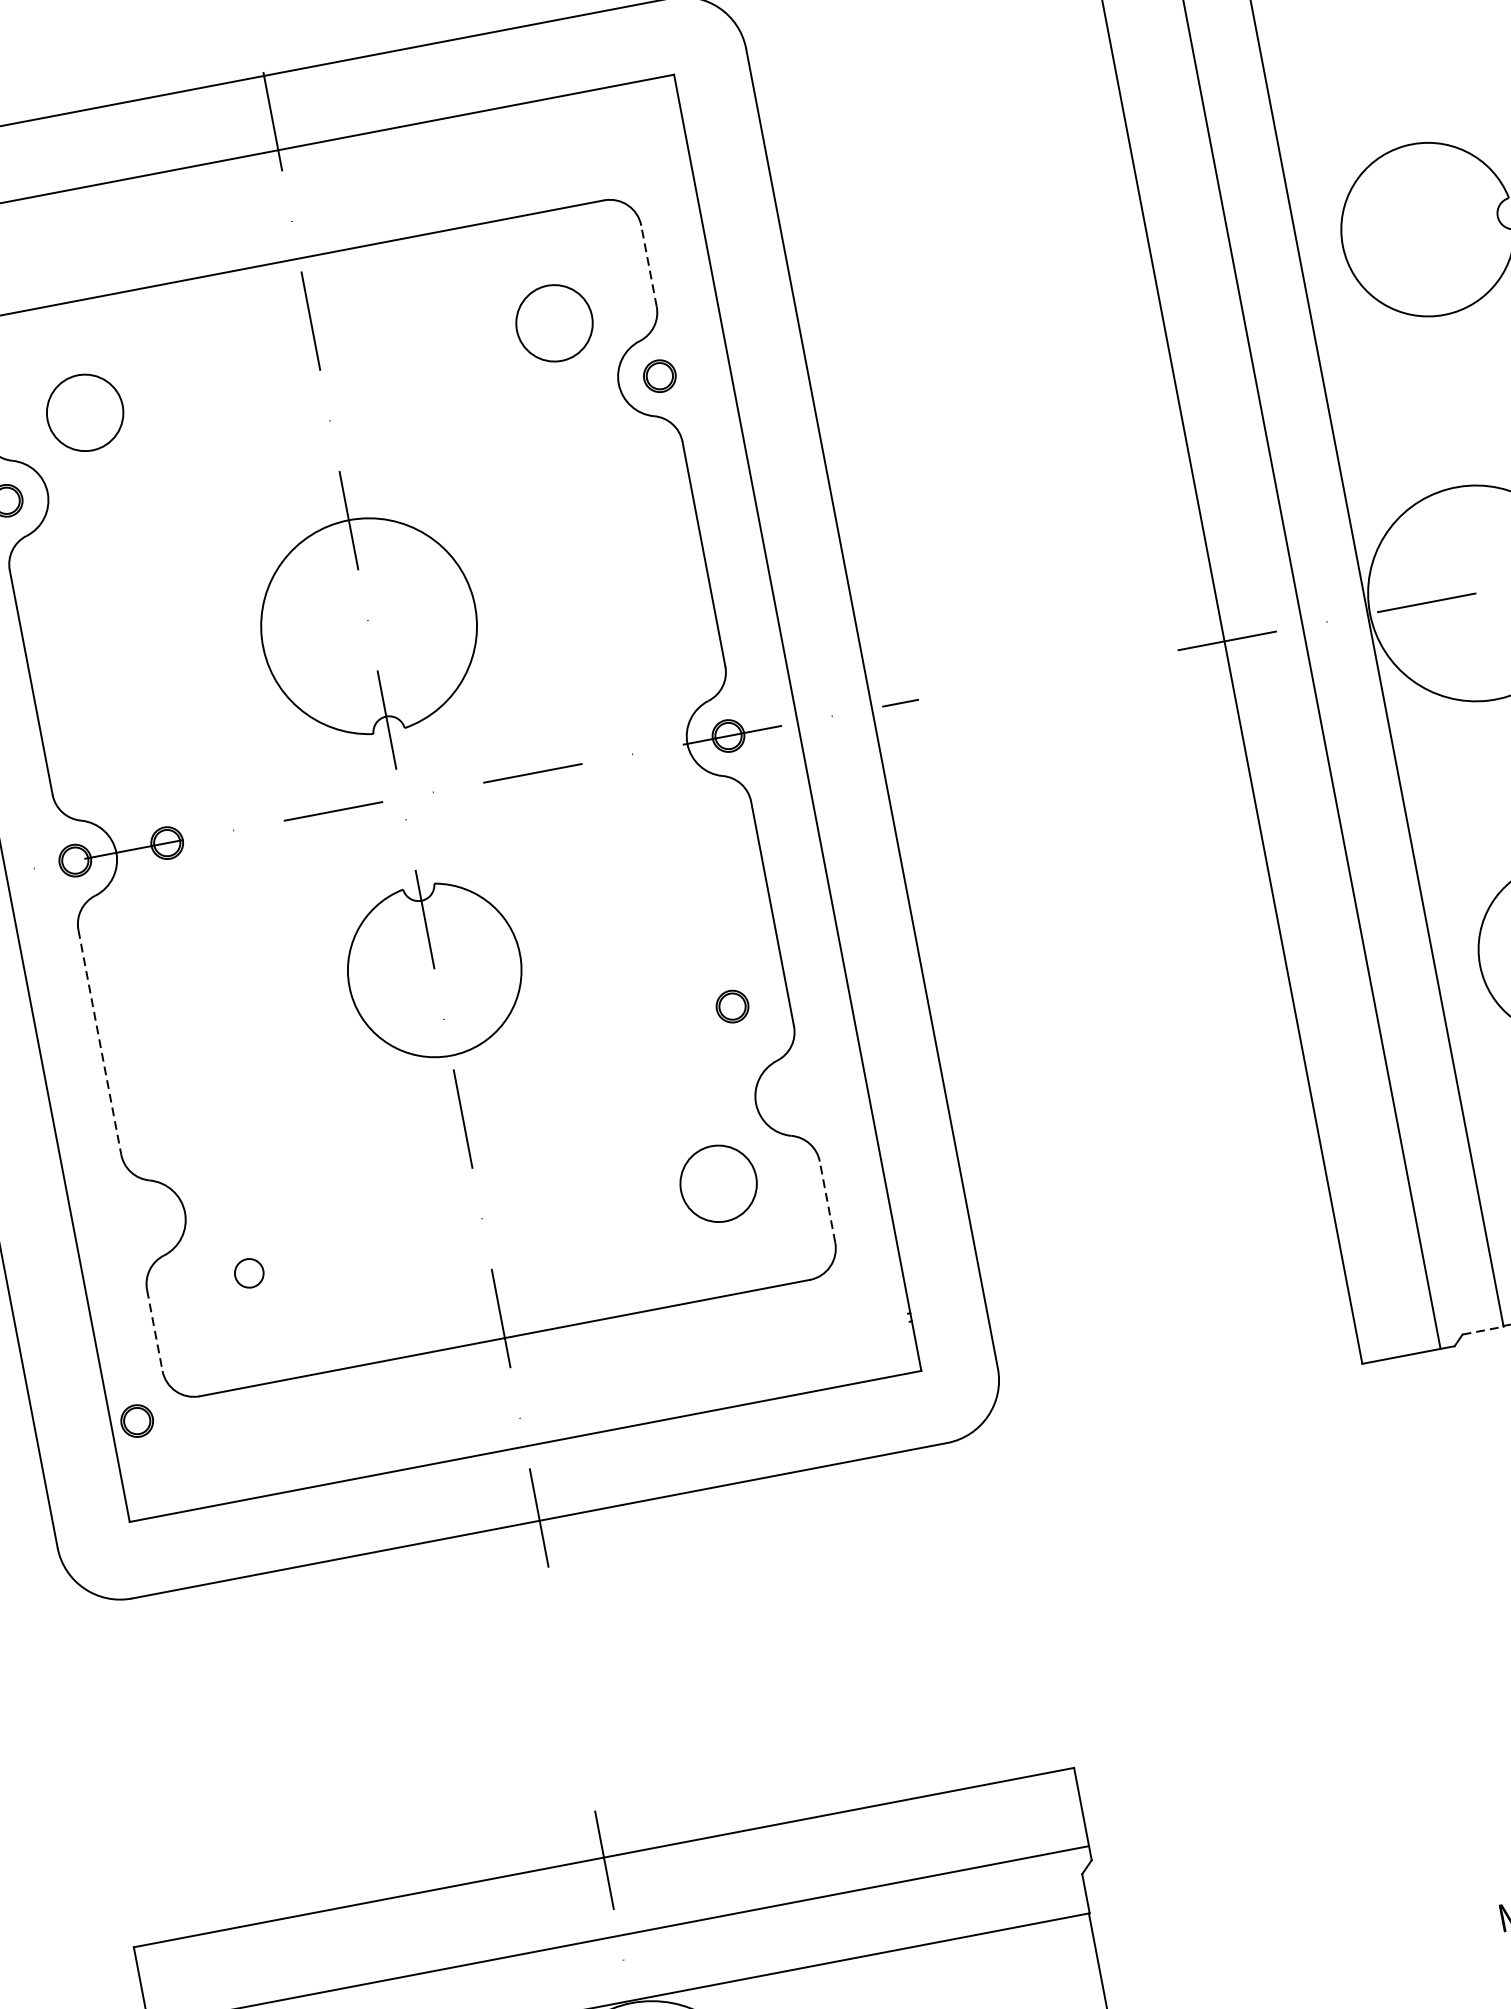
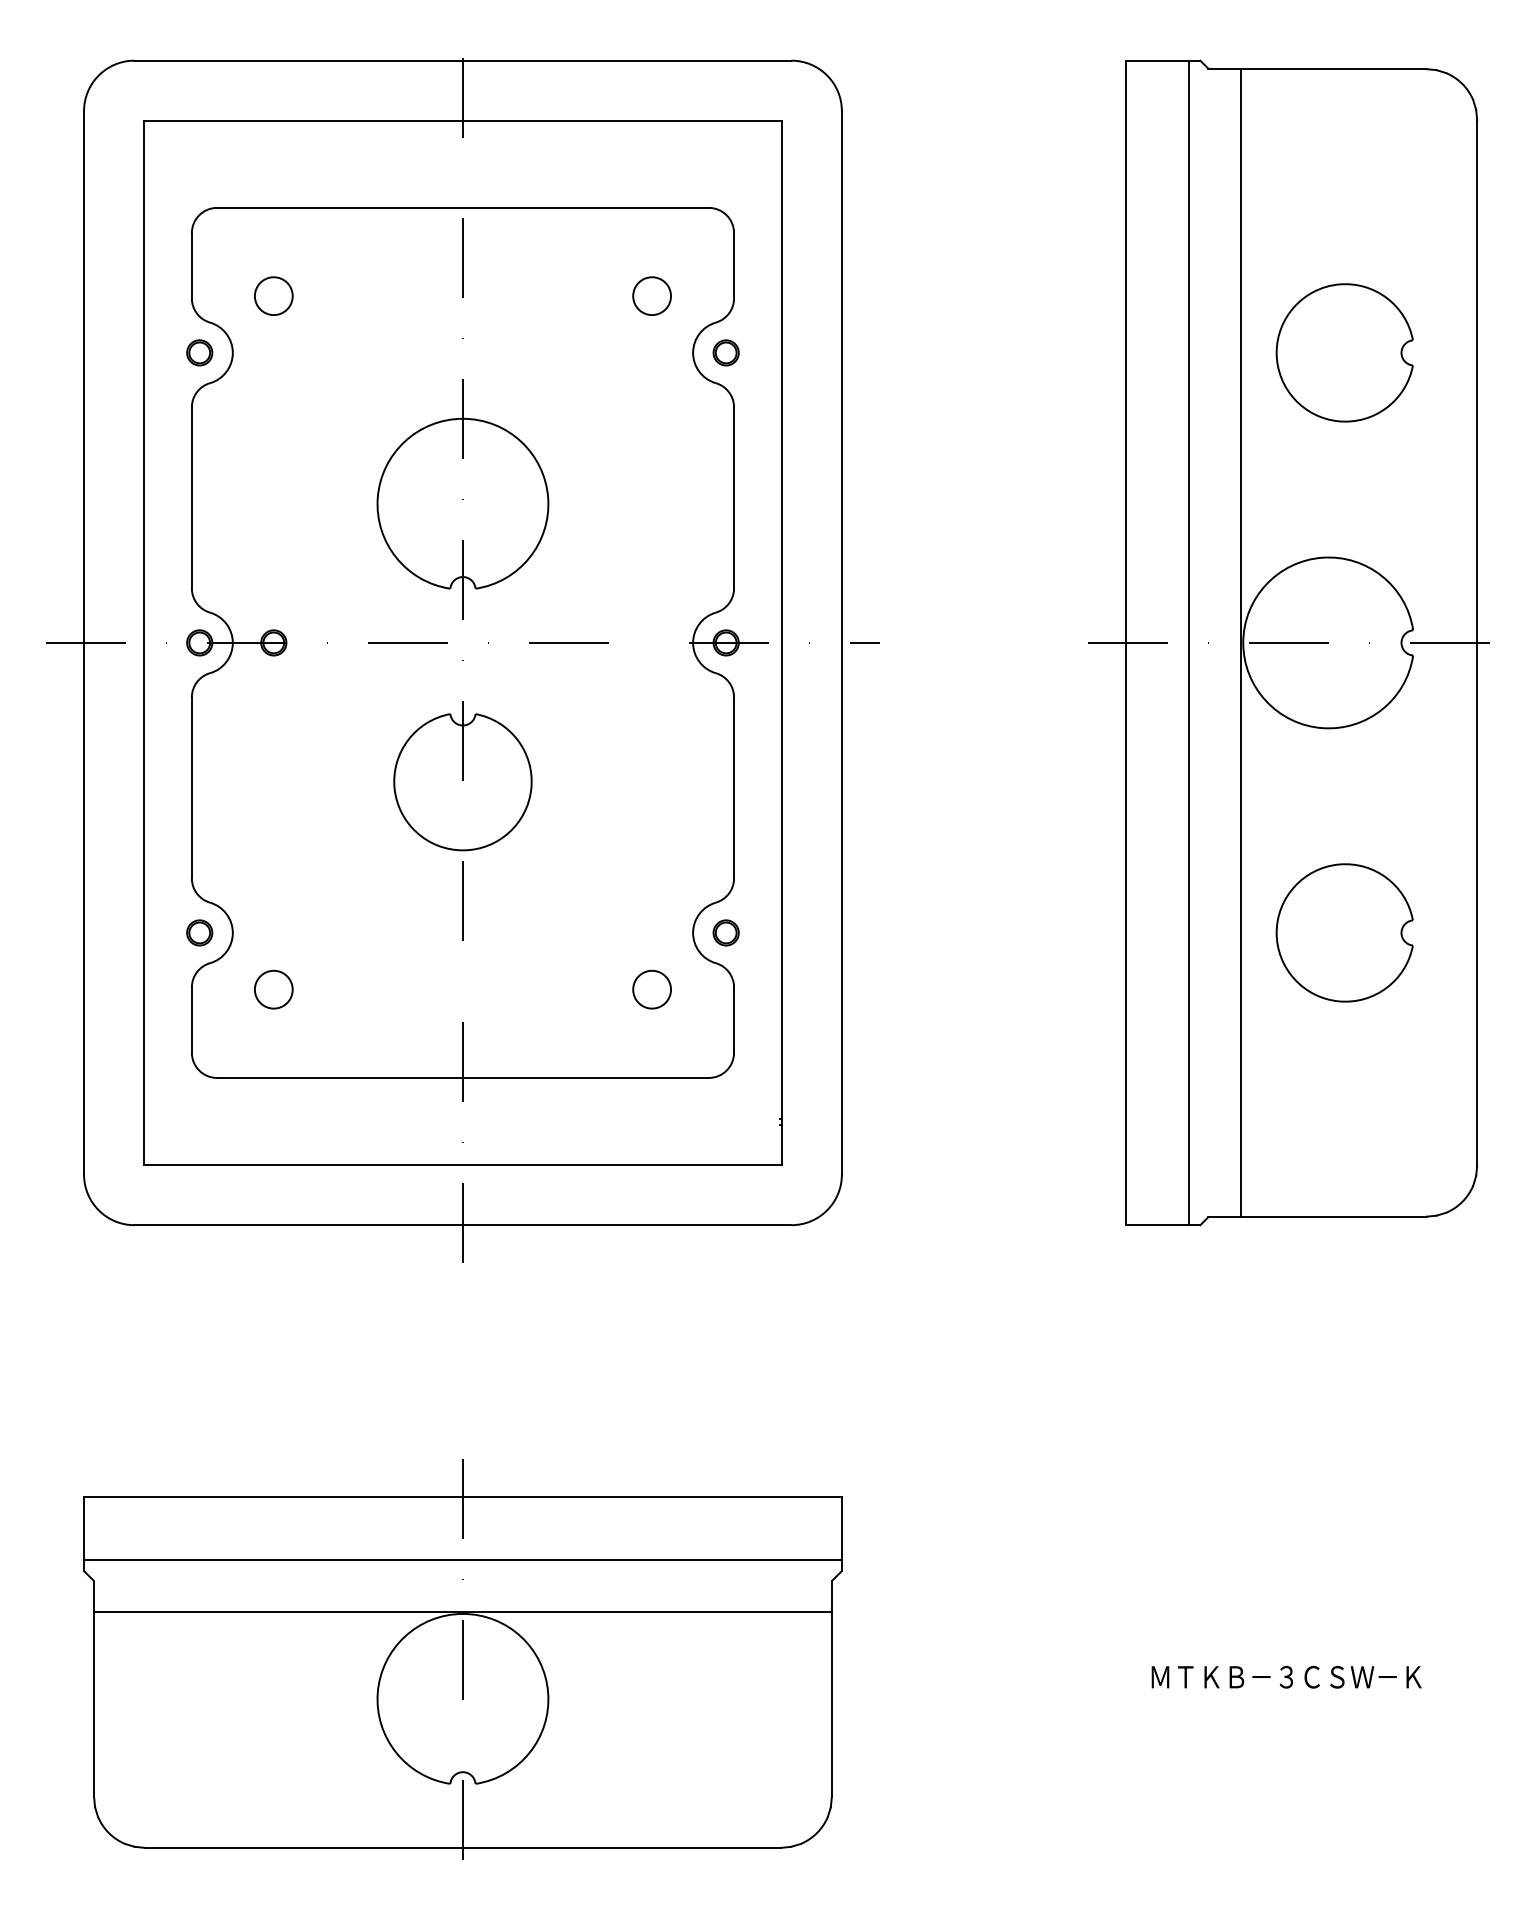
line: (649, 265) -> (734, 265), dashed -> solid
circle: (555, 323) -> (652, 296), size x0.62
circle: (84, 413) -> (273, 296), size x0.62
part: (731, 1006) -> (725, 932), moved
line: (99, 1041) -> (191, 787), dashed -> solid
circle: (719, 1183) -> (652, 989), size x0.62
line: (828, 1202) -> (734, 1020), dashed -> solid
circle: (248, 1273) -> (273, 989), size x1.67
line: (1482, 1330) -> (1224, 1217), dashed -> solid
line: (154, 1331) -> (191, 1020), dashed -> solid
part: (136, 1420) -> (199, 932), moved

